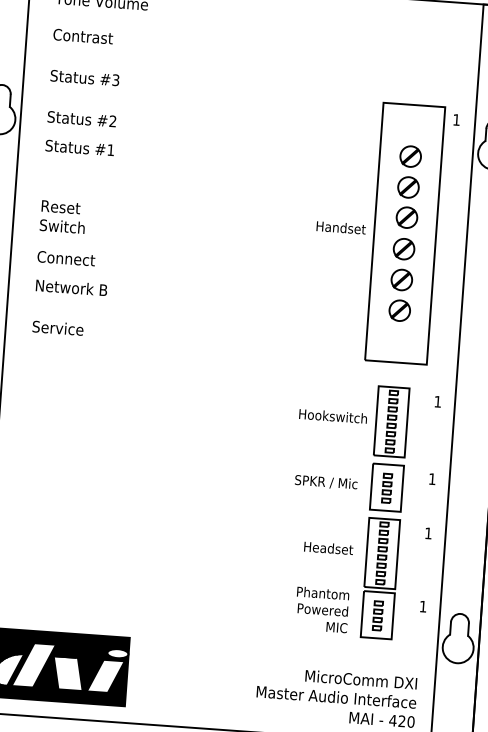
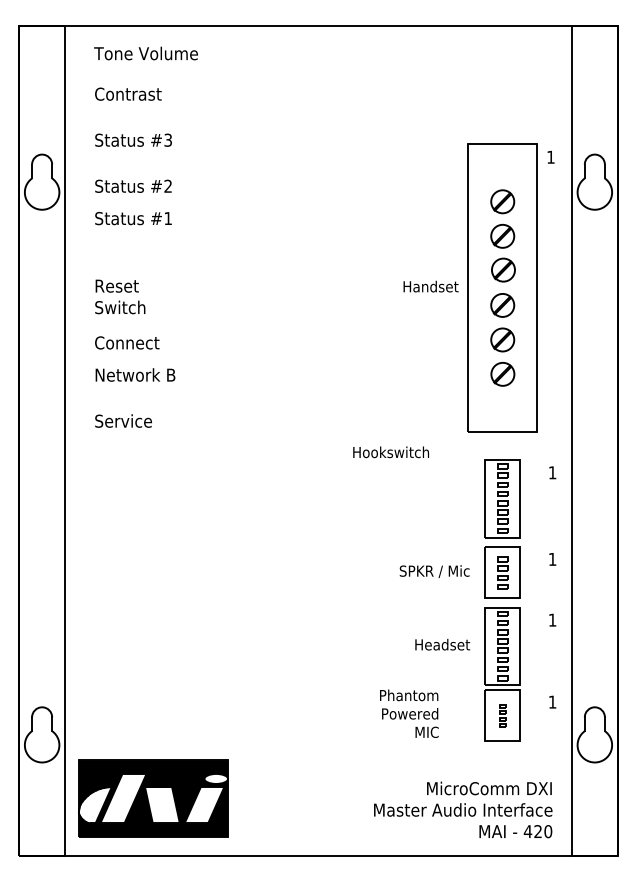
text: (332, 416) -> (390, 452), moved
text: (322, 609) -> (409, 713), moved
part: (377, 615) -> (502, 715), size x0.7

